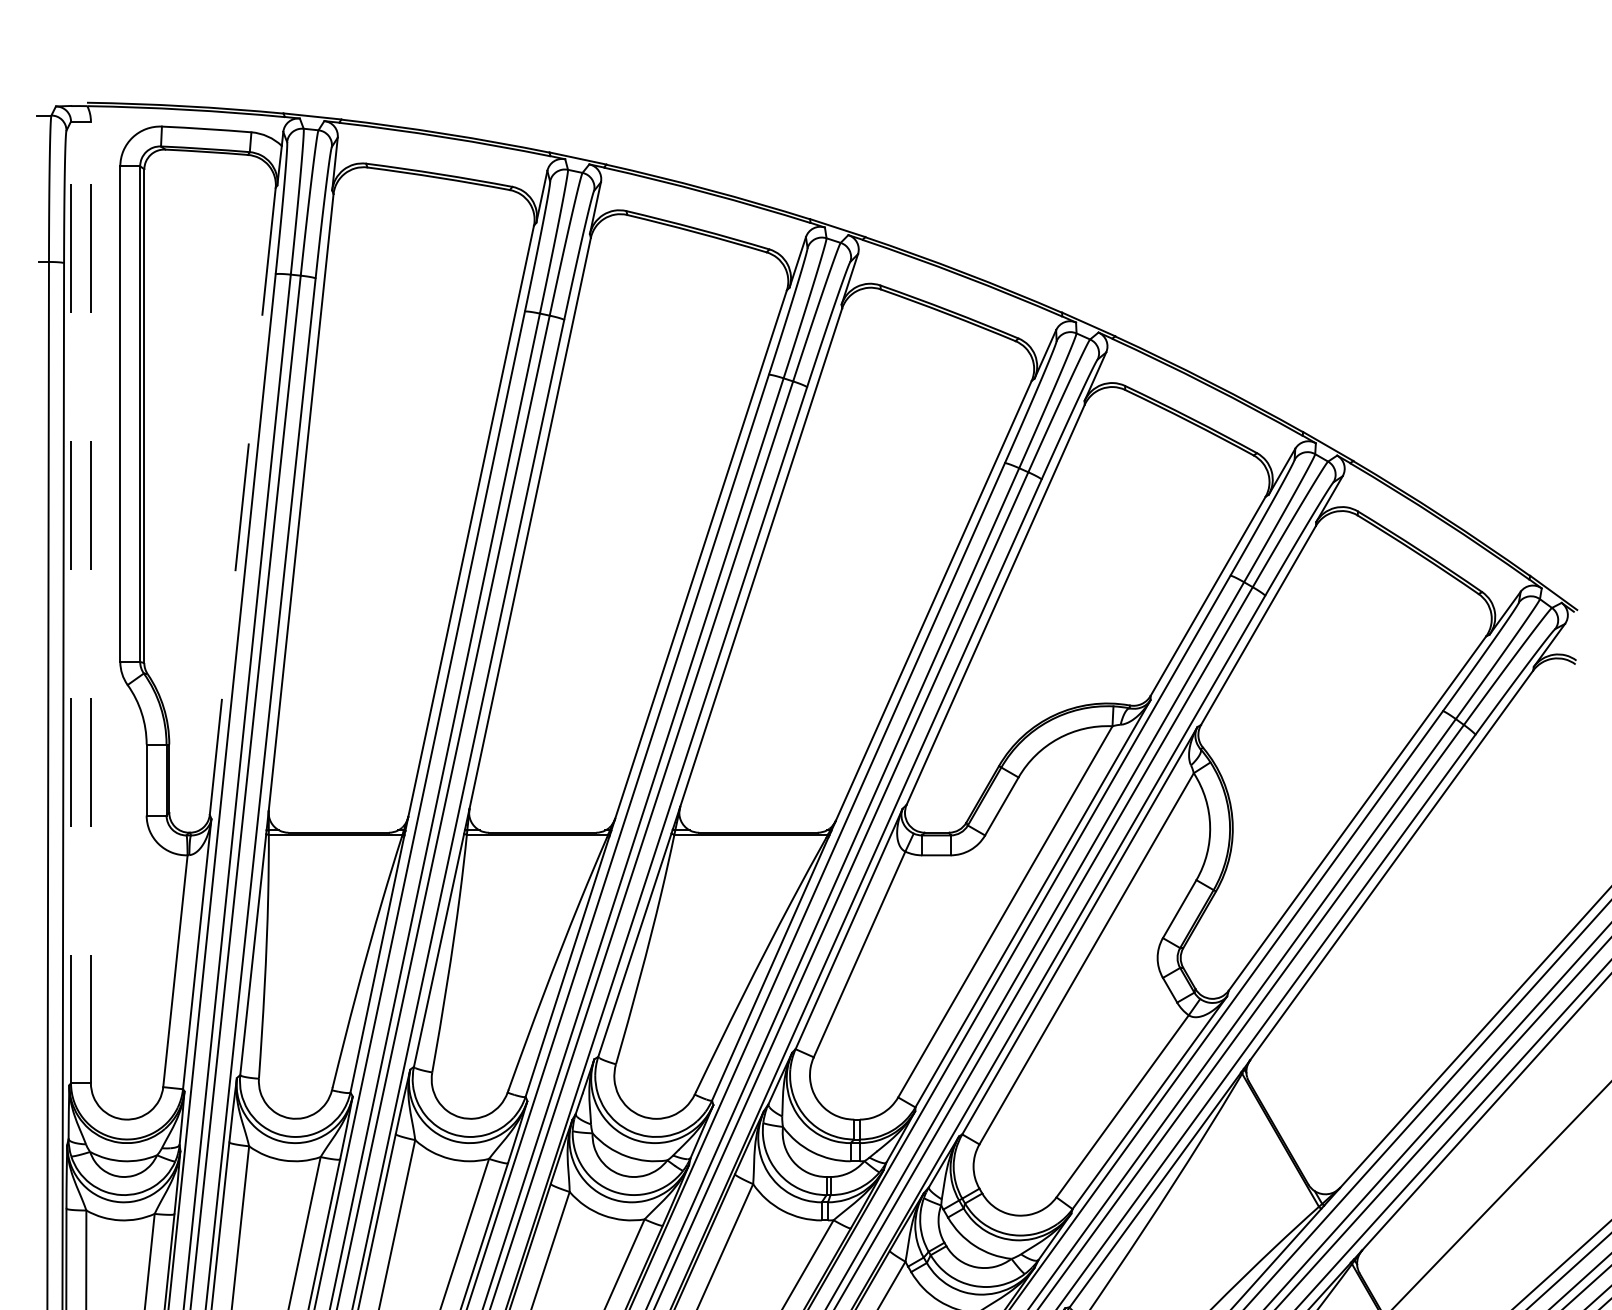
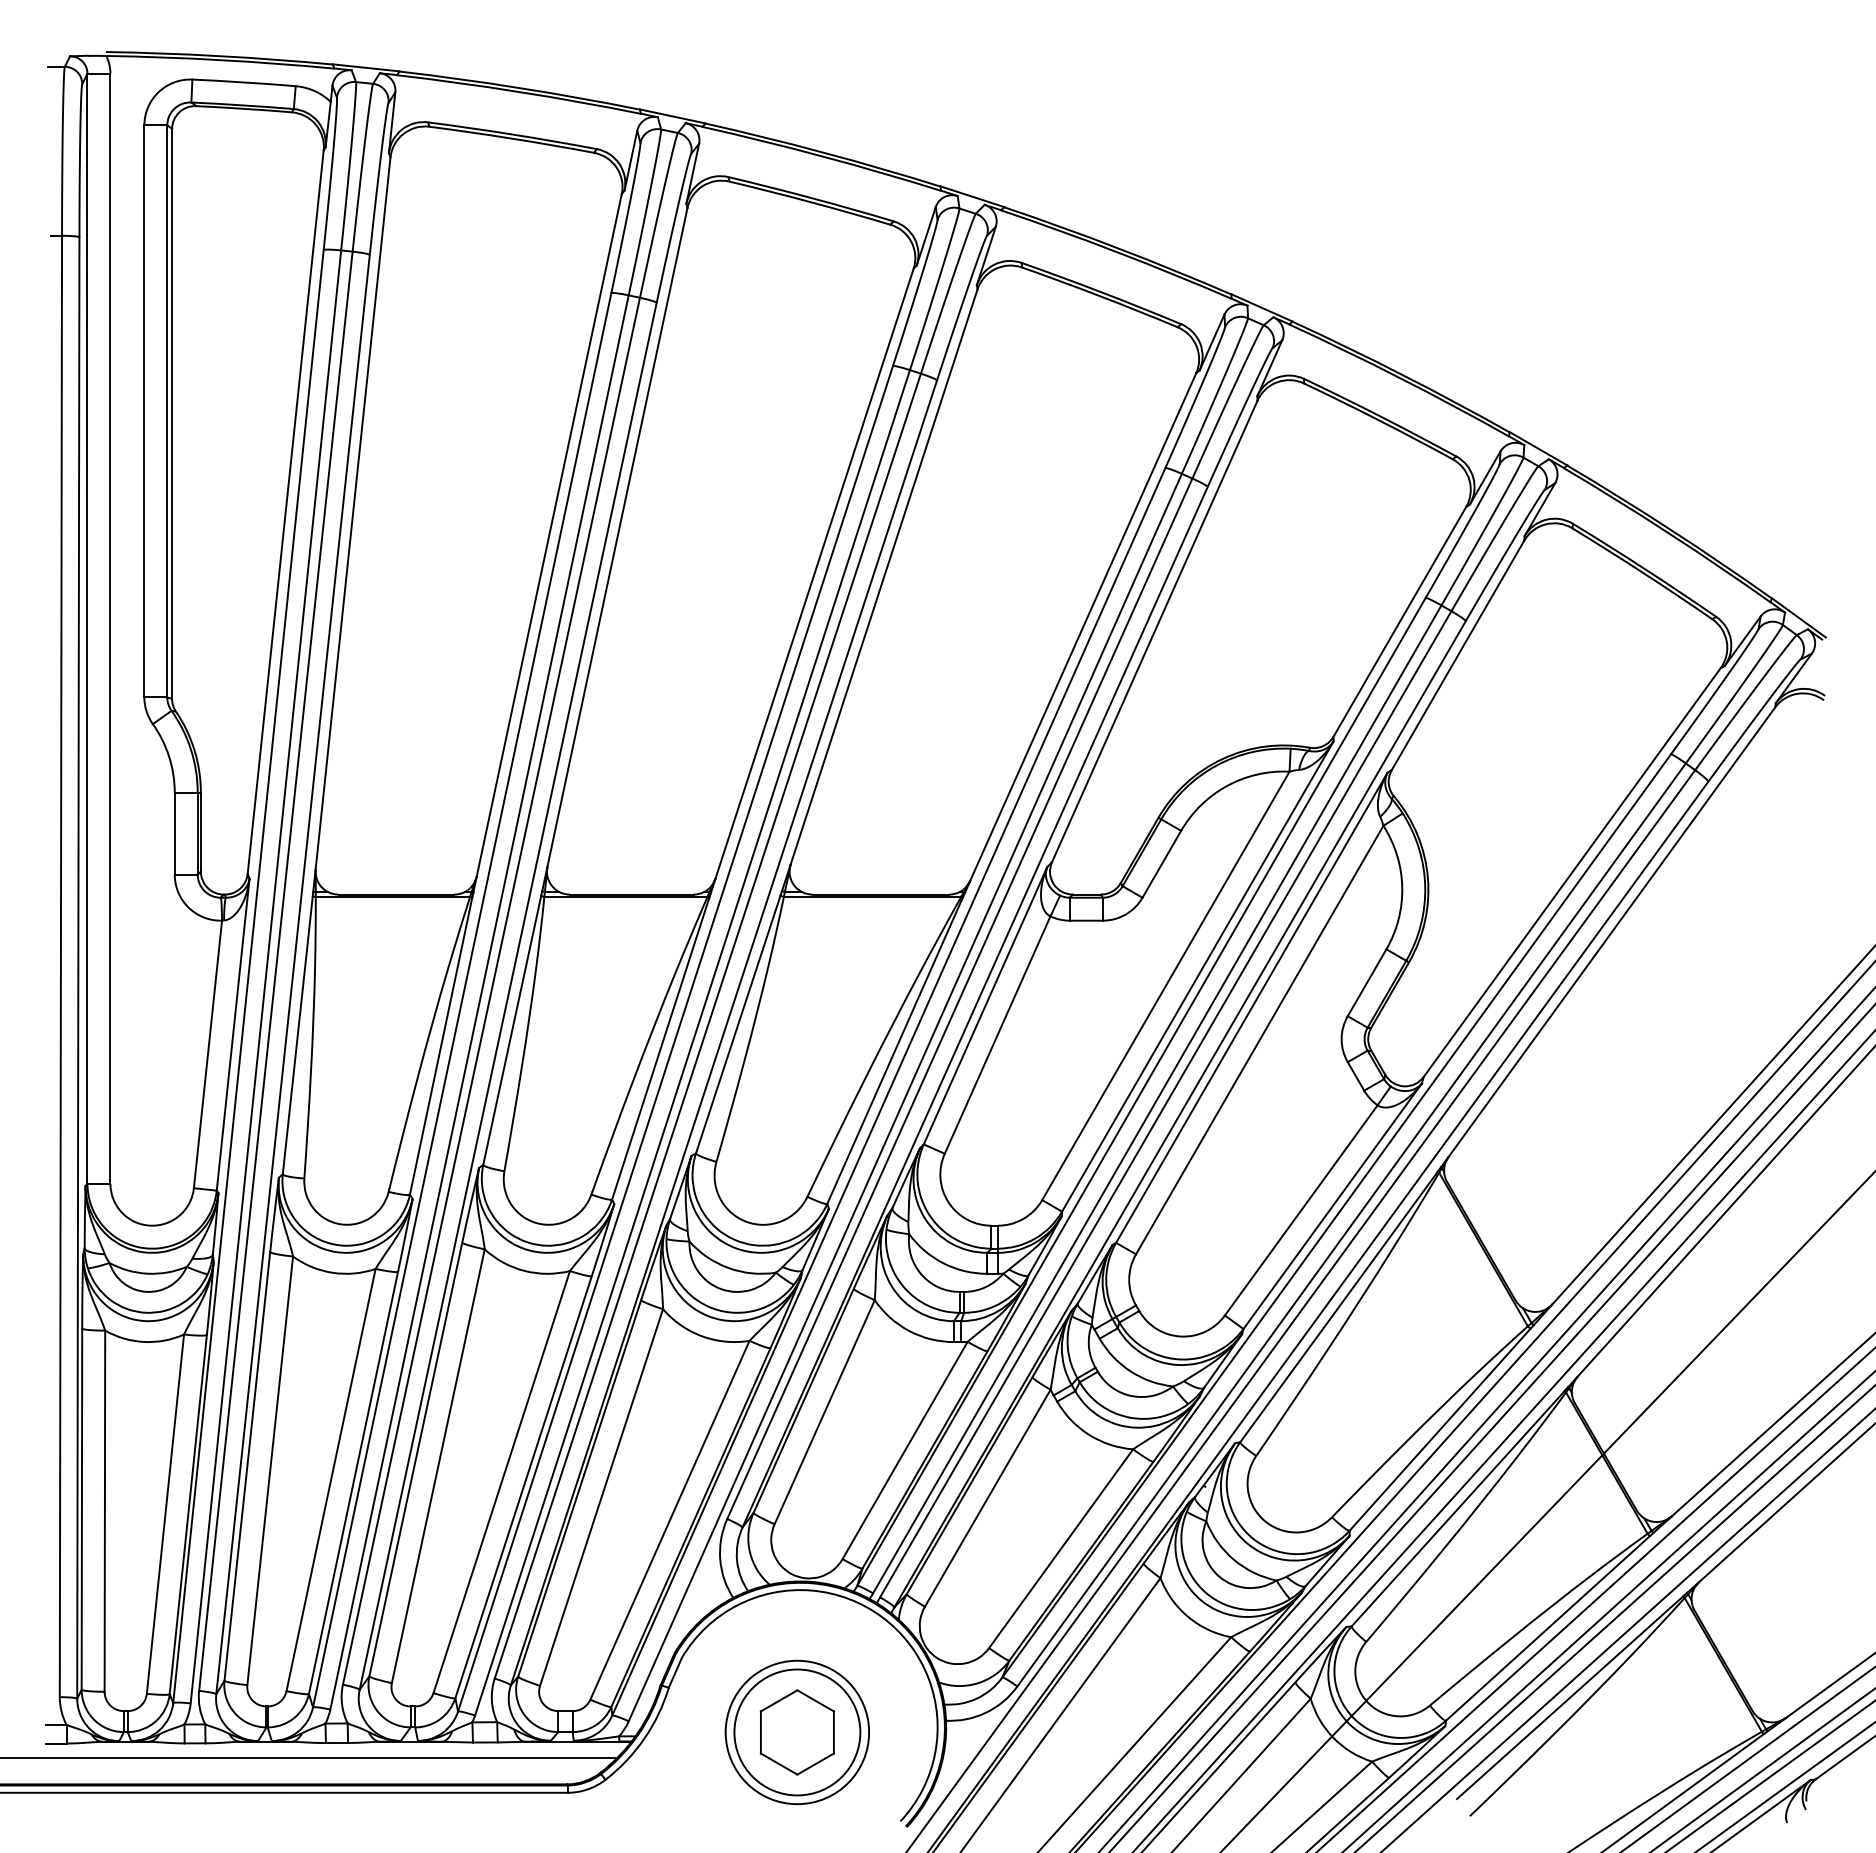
line: (242, 501) -> (285, 512), dashed -> solid
line: (71, 602) -> (87, 628), dashed -> solid
line: (90, 602) -> (110, 628), dashed -> solid

